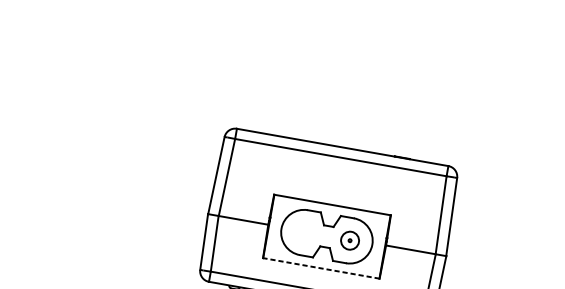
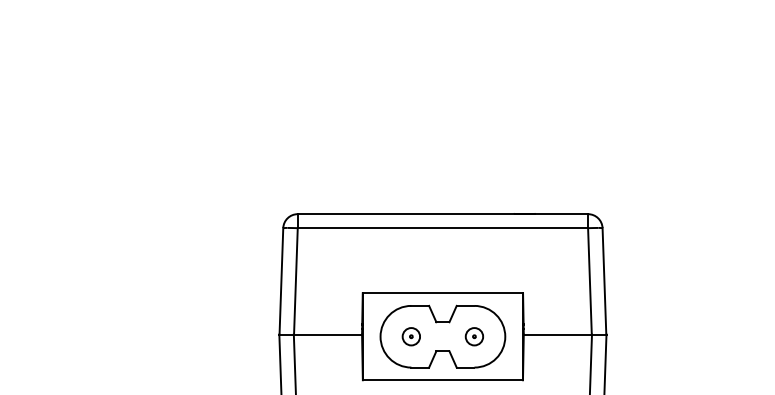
part: (303, 232) -> (410, 336), added
part: (349, 240) -> (473, 336), size x0.71
line: (321, 268) -> (442, 380), dashed -> solid

